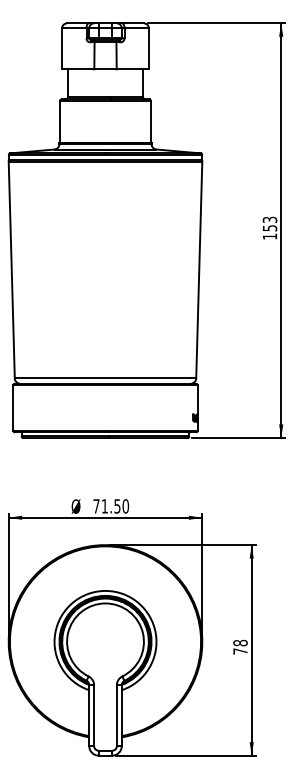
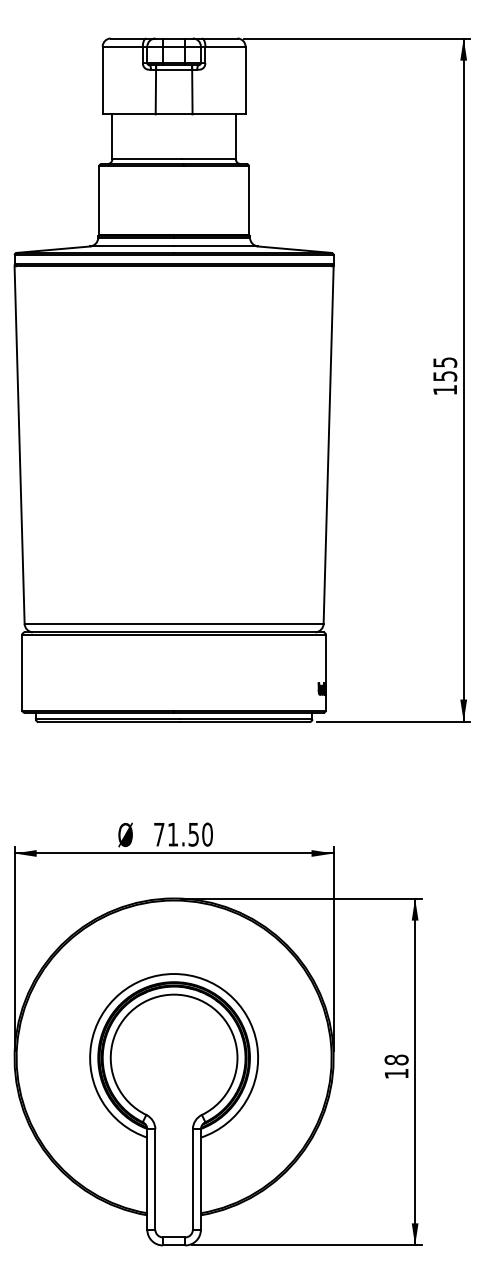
text: (269, 219) -> (444, 361), 153 -> 155
text: (240, 651) -> (396, 1073), 78 -> 18

